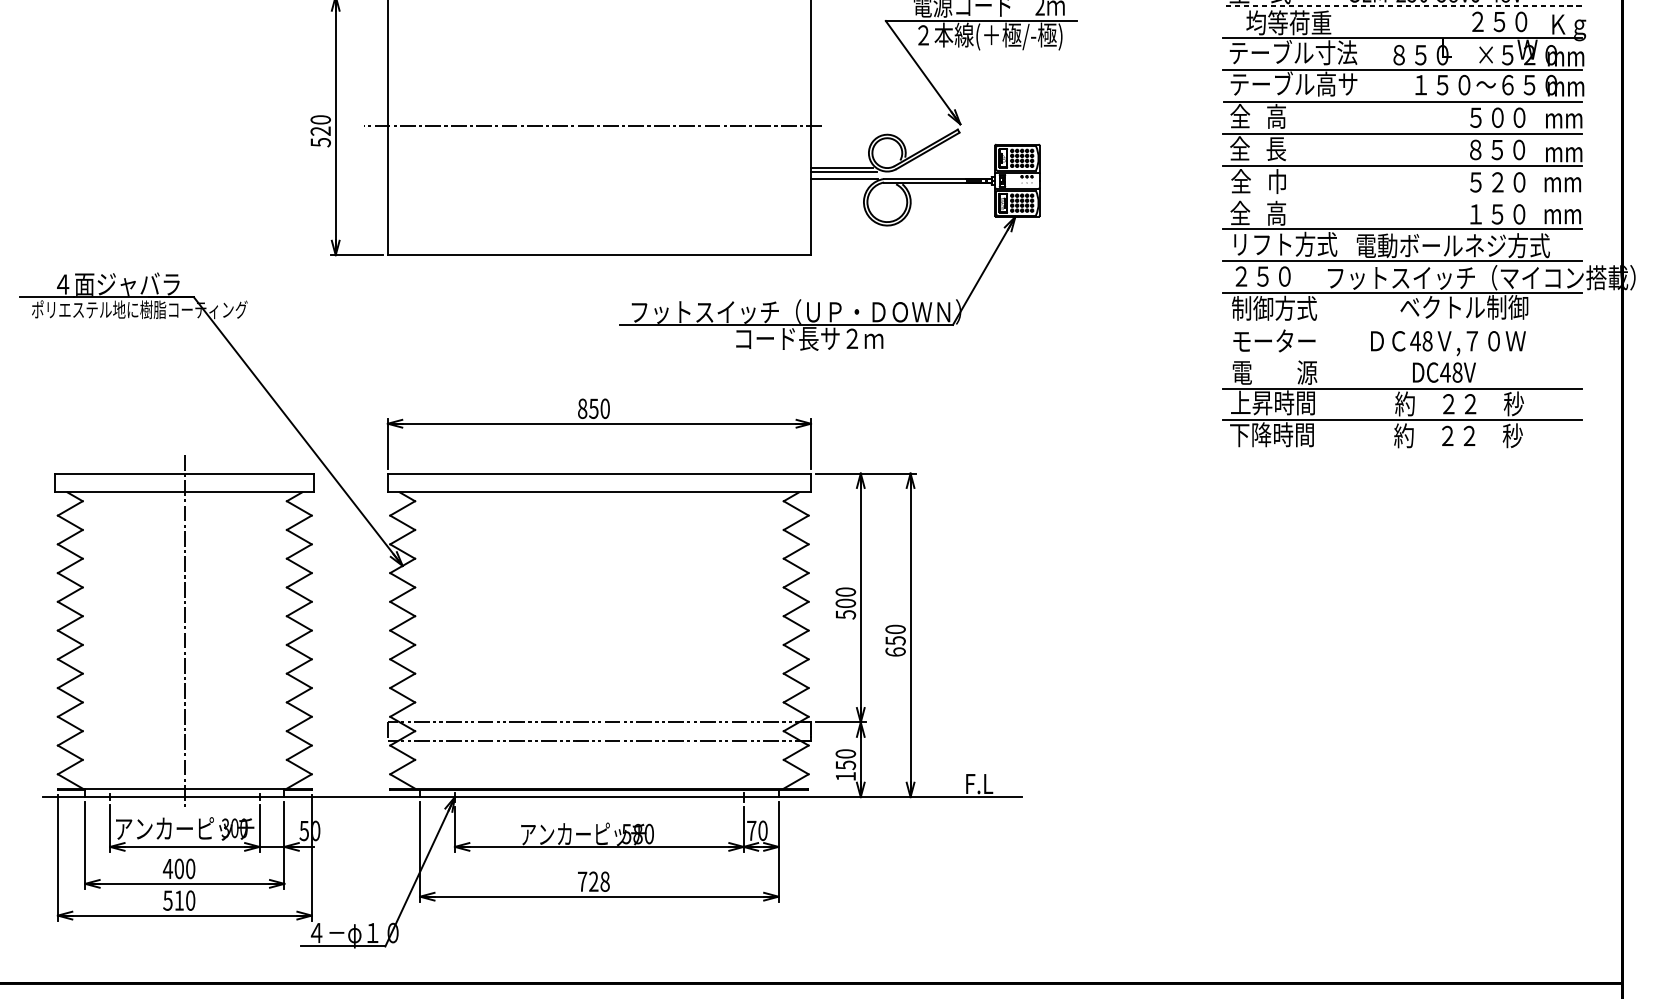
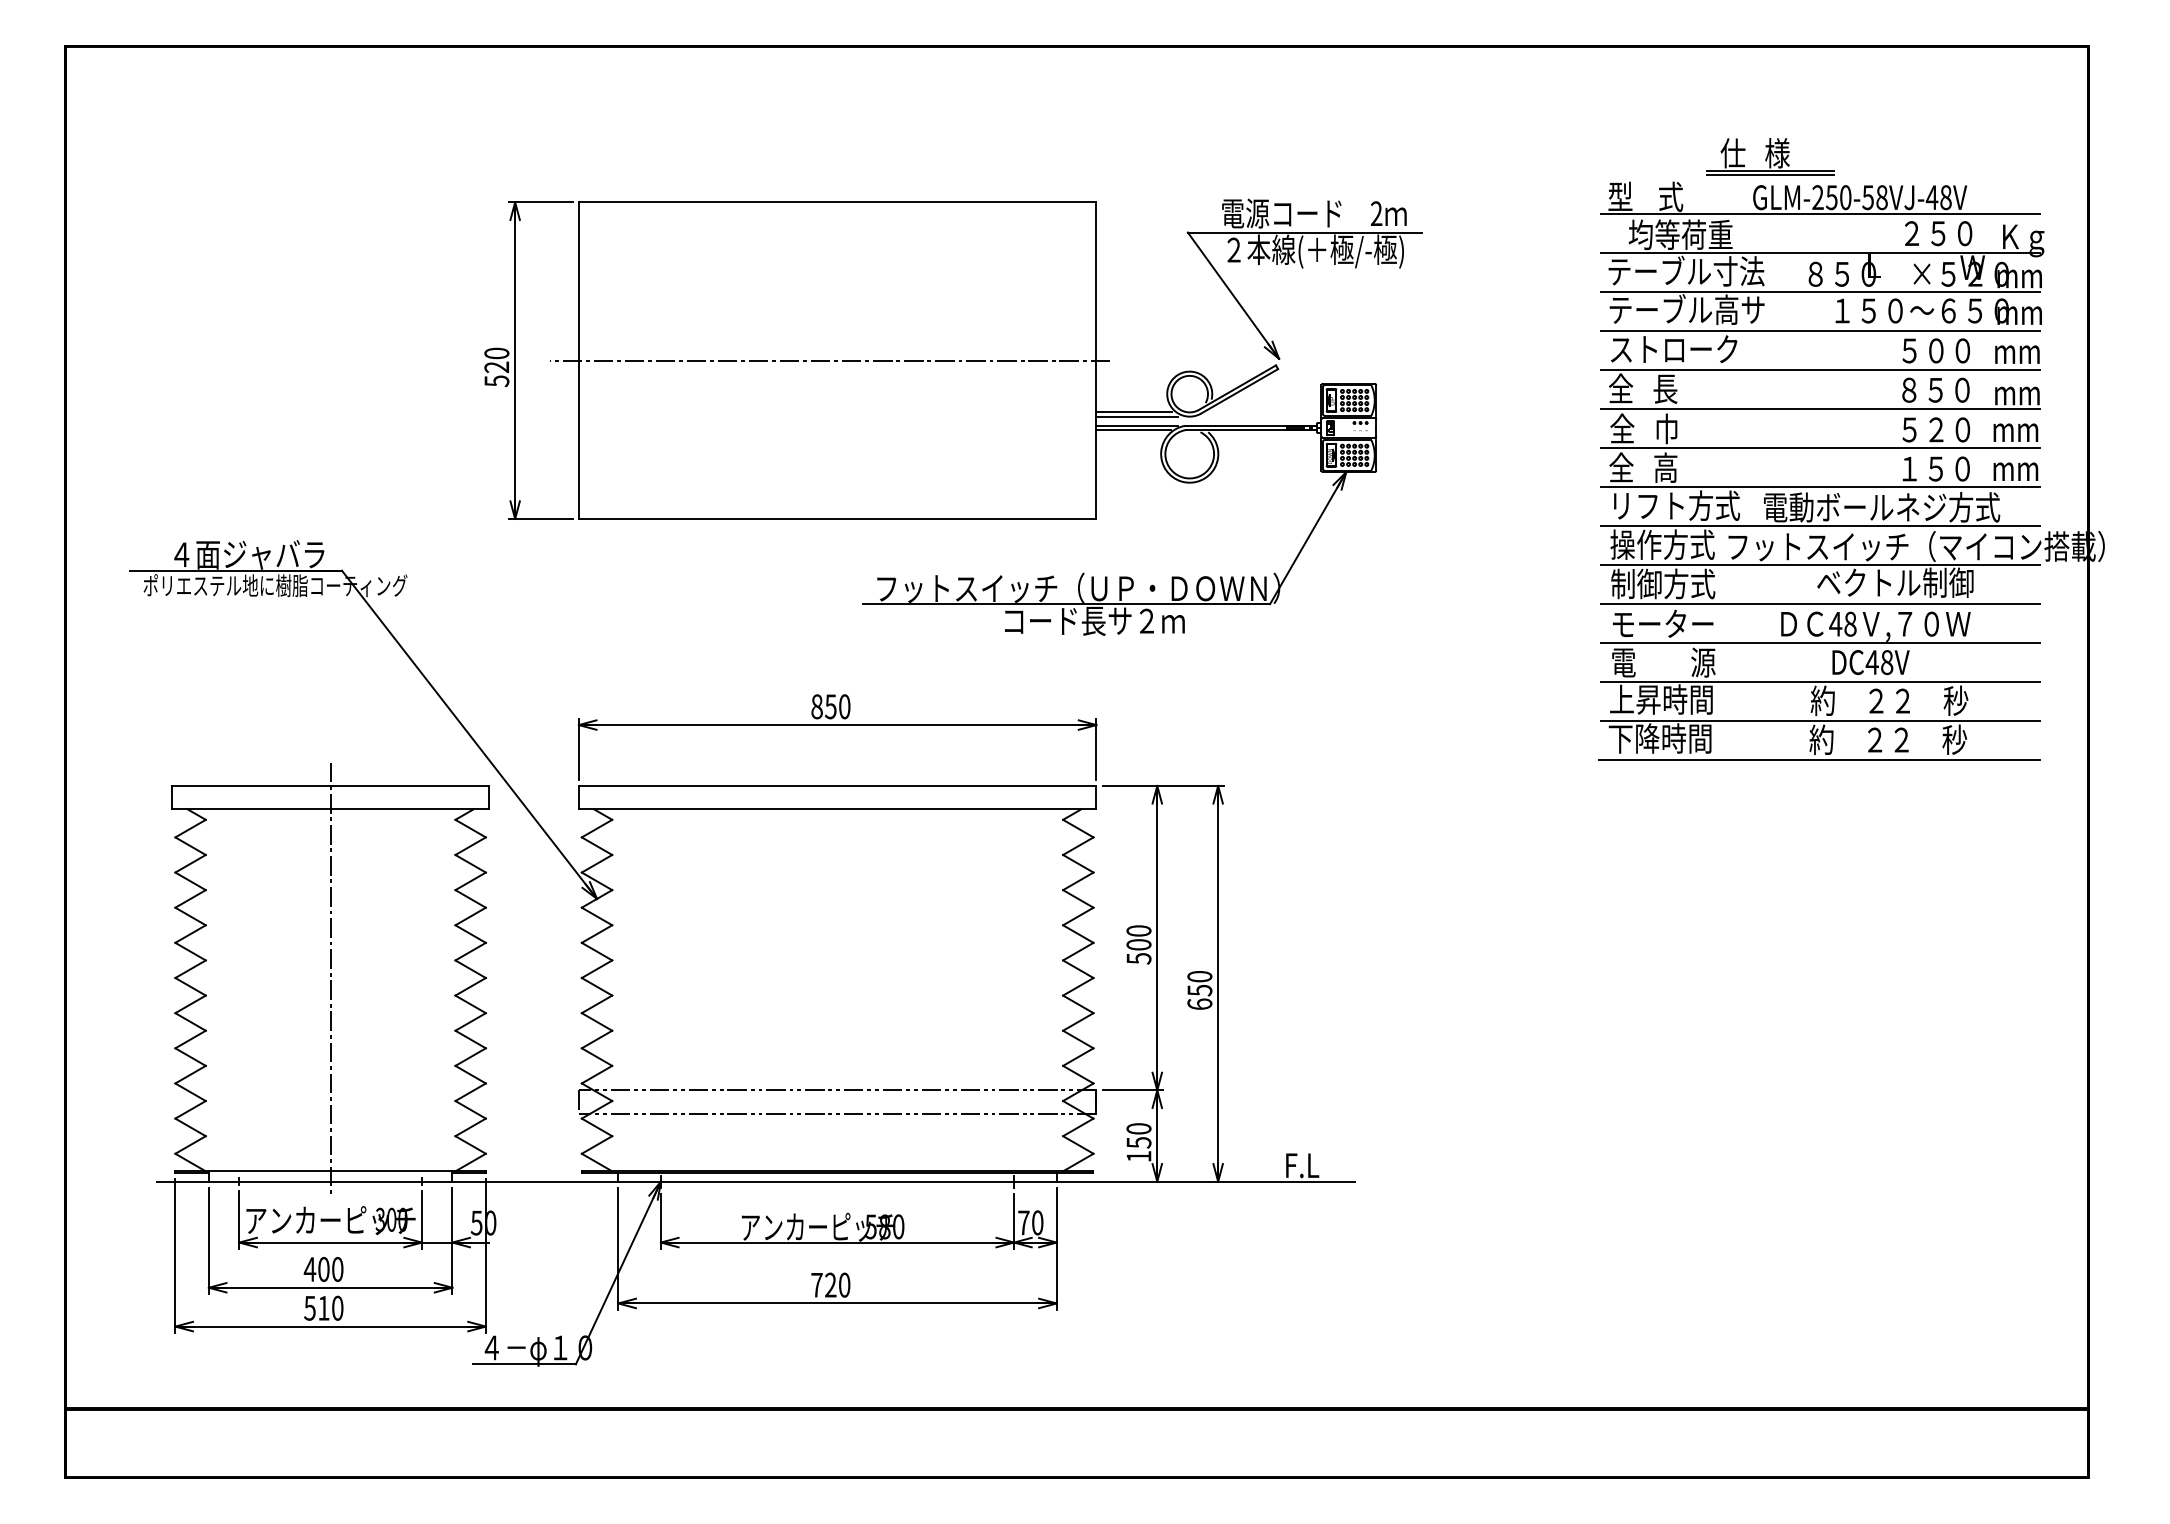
line: (1402, 6) -> (1819, 214), dashed -> solid
text: (1282, 116) -> (1673, 349), 全   高 -> ストローク
line: (841, 182) -> (1133, 430), added
line: (1402, 197) -> (1819, 448), added
text: (1273, 276) -> (1662, 544), ２５０ -> 操作方式
line: (1402, 325) -> (1819, 604), added
line: (1402, 357) -> (1819, 643), added
line: (1402, 451) -> (1819, 759), added
text: (605, 882) -> (844, 1285), 728 -> 720

